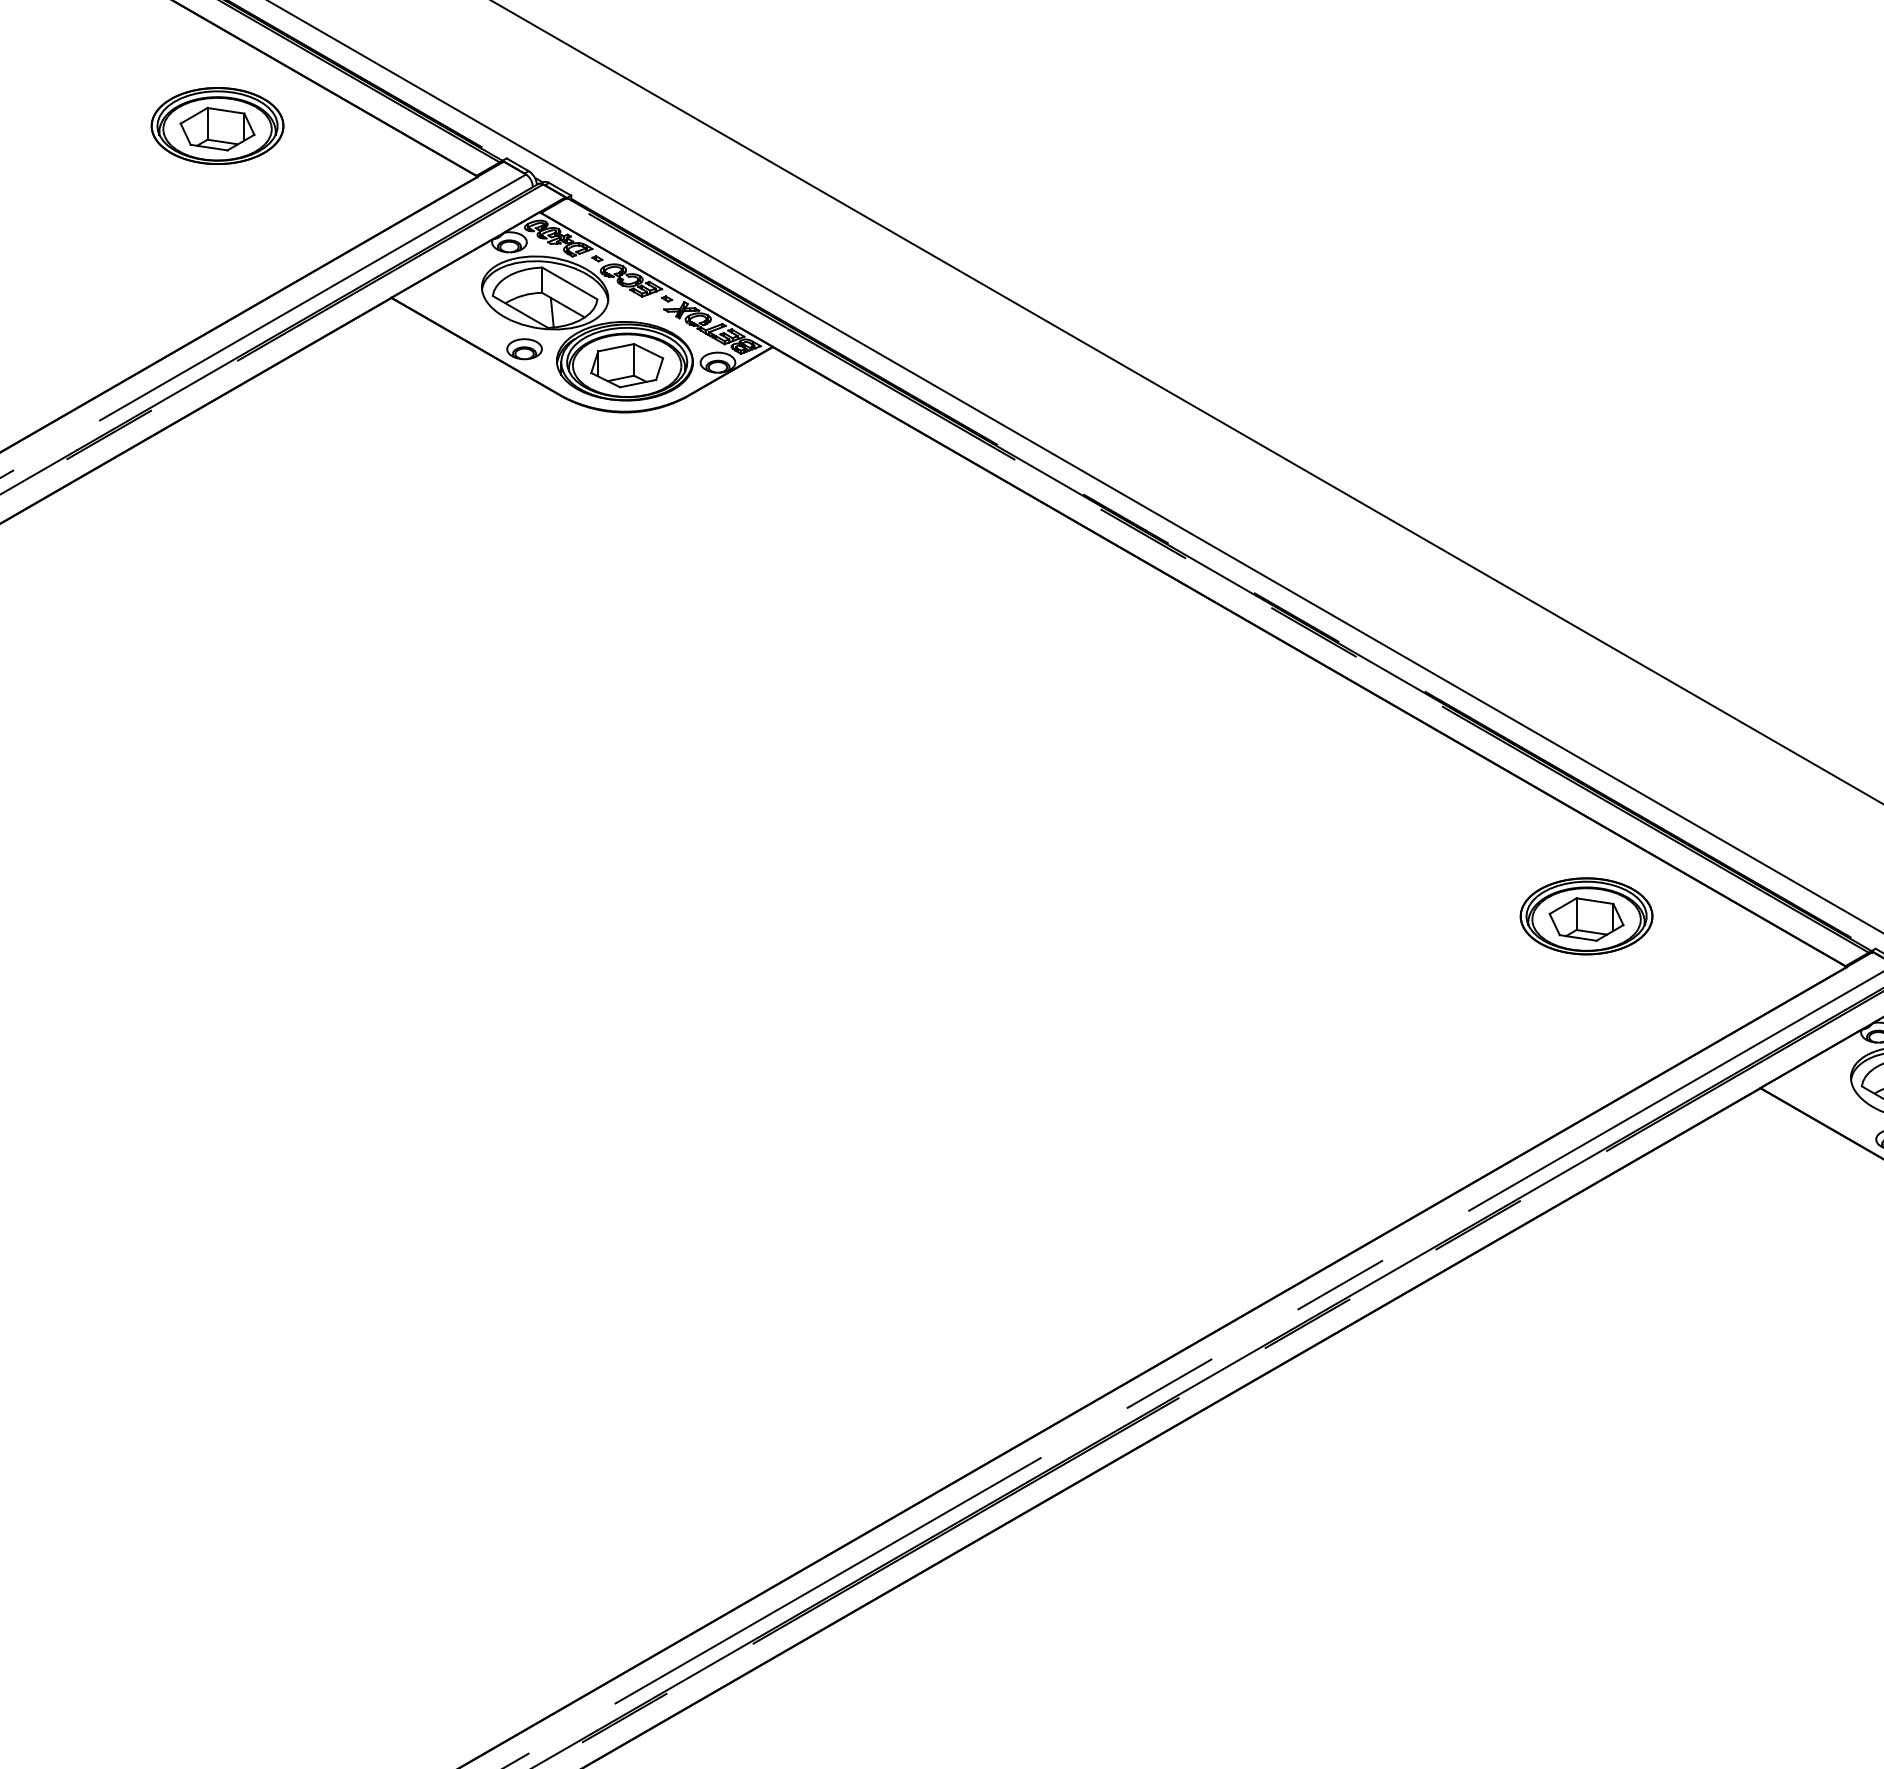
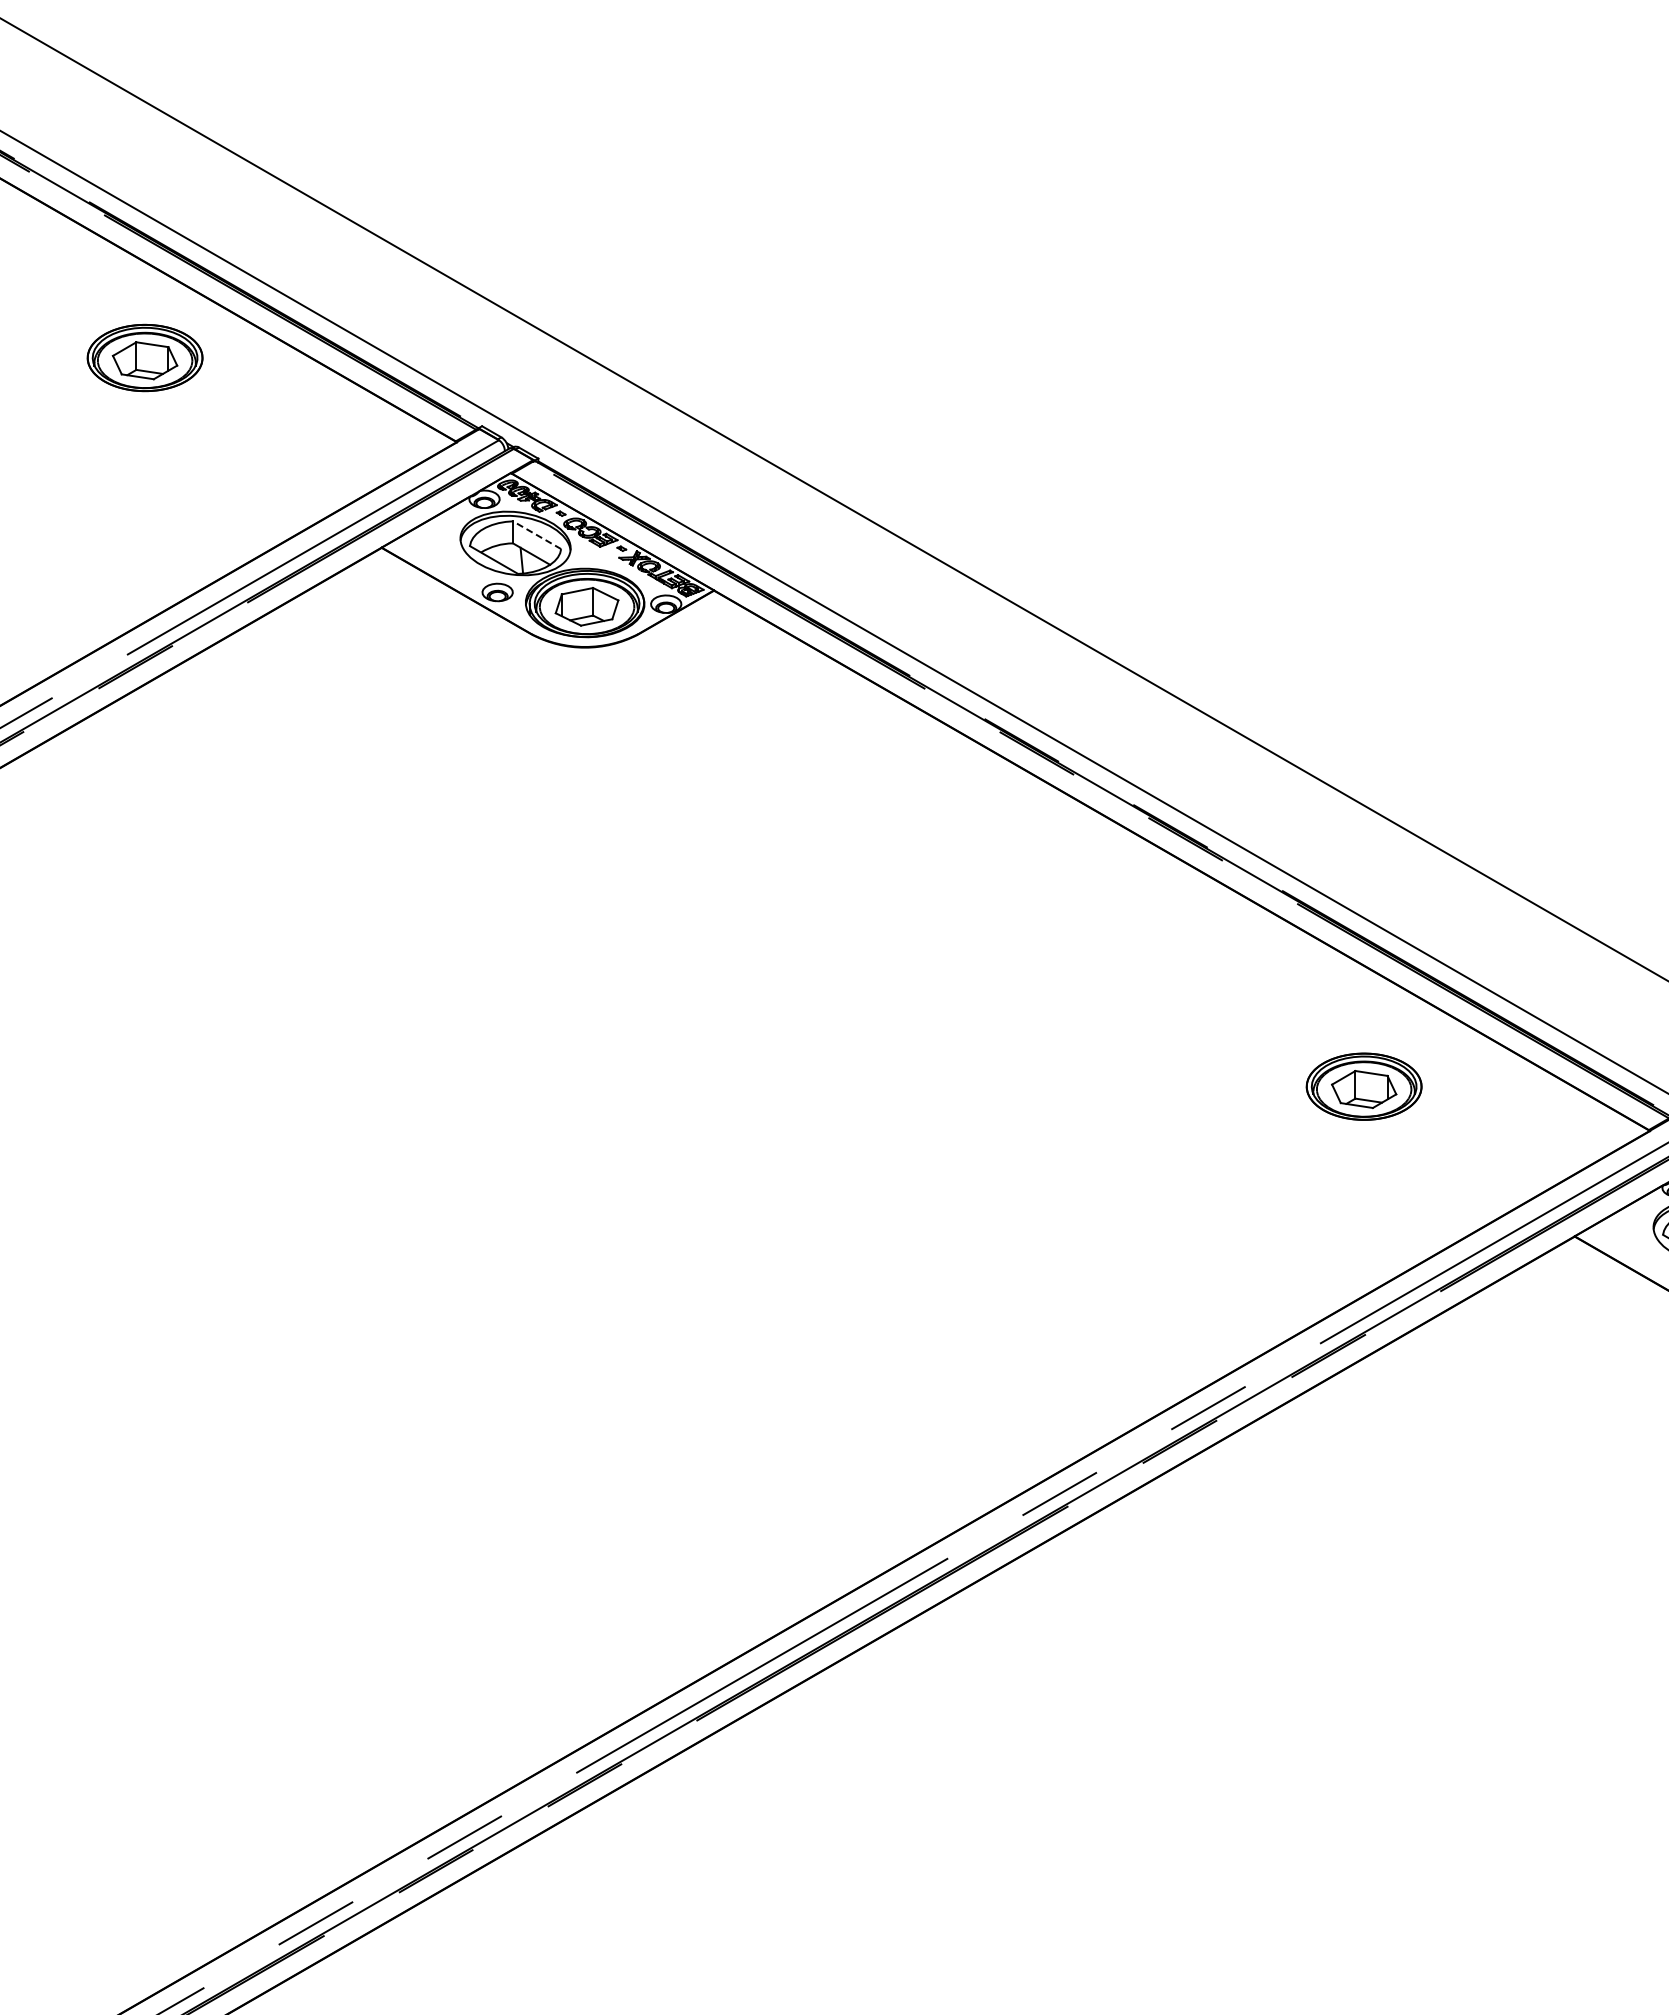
part: (216, 125) -> (144, 357), moved
line: (570, 283) -> (537, 535), solid -> dashed
part: (1585, 916) -> (1363, 1086), moved

